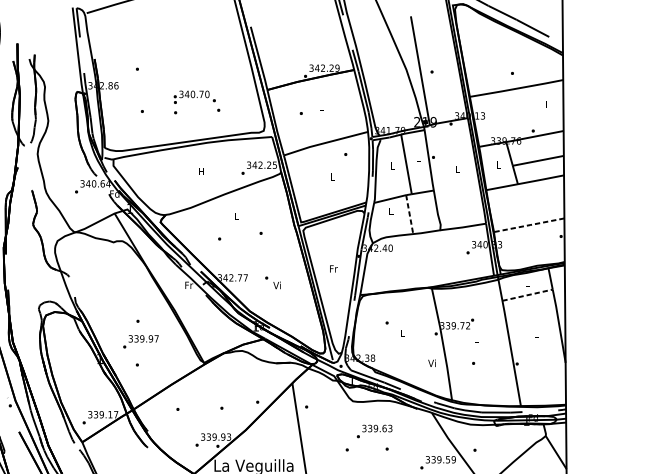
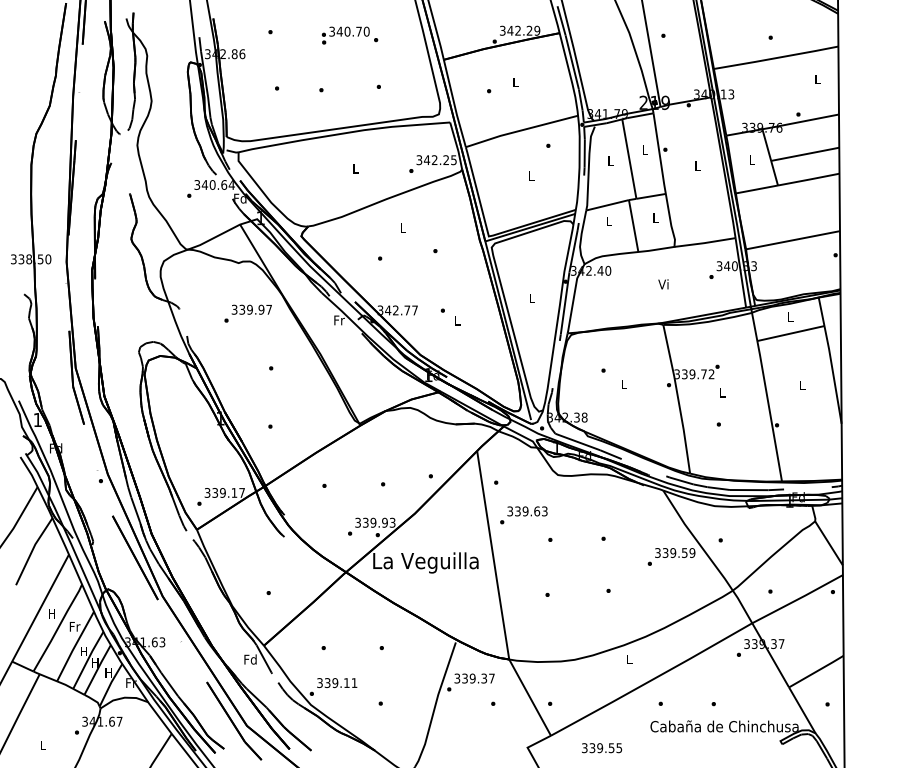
text: (194, 97) -> (349, 35), moved
text: (201, 171) -> (355, 168), H -> L
line: (409, 214) -> (633, 226), dashed -> solid
line: (529, 225) -> (793, 240), dashed -> solid
text: (333, 268) -> (532, 298), Fr -> L
text: (276, 285) -> (456, 320), Vi -> L
line: (528, 295) -> (791, 333), dashed -> solid
text: (140, 341) -> (247, 313), moved
text: (432, 363) -> (663, 284), moved
text: (374, 431) -> (523, 515), moved

